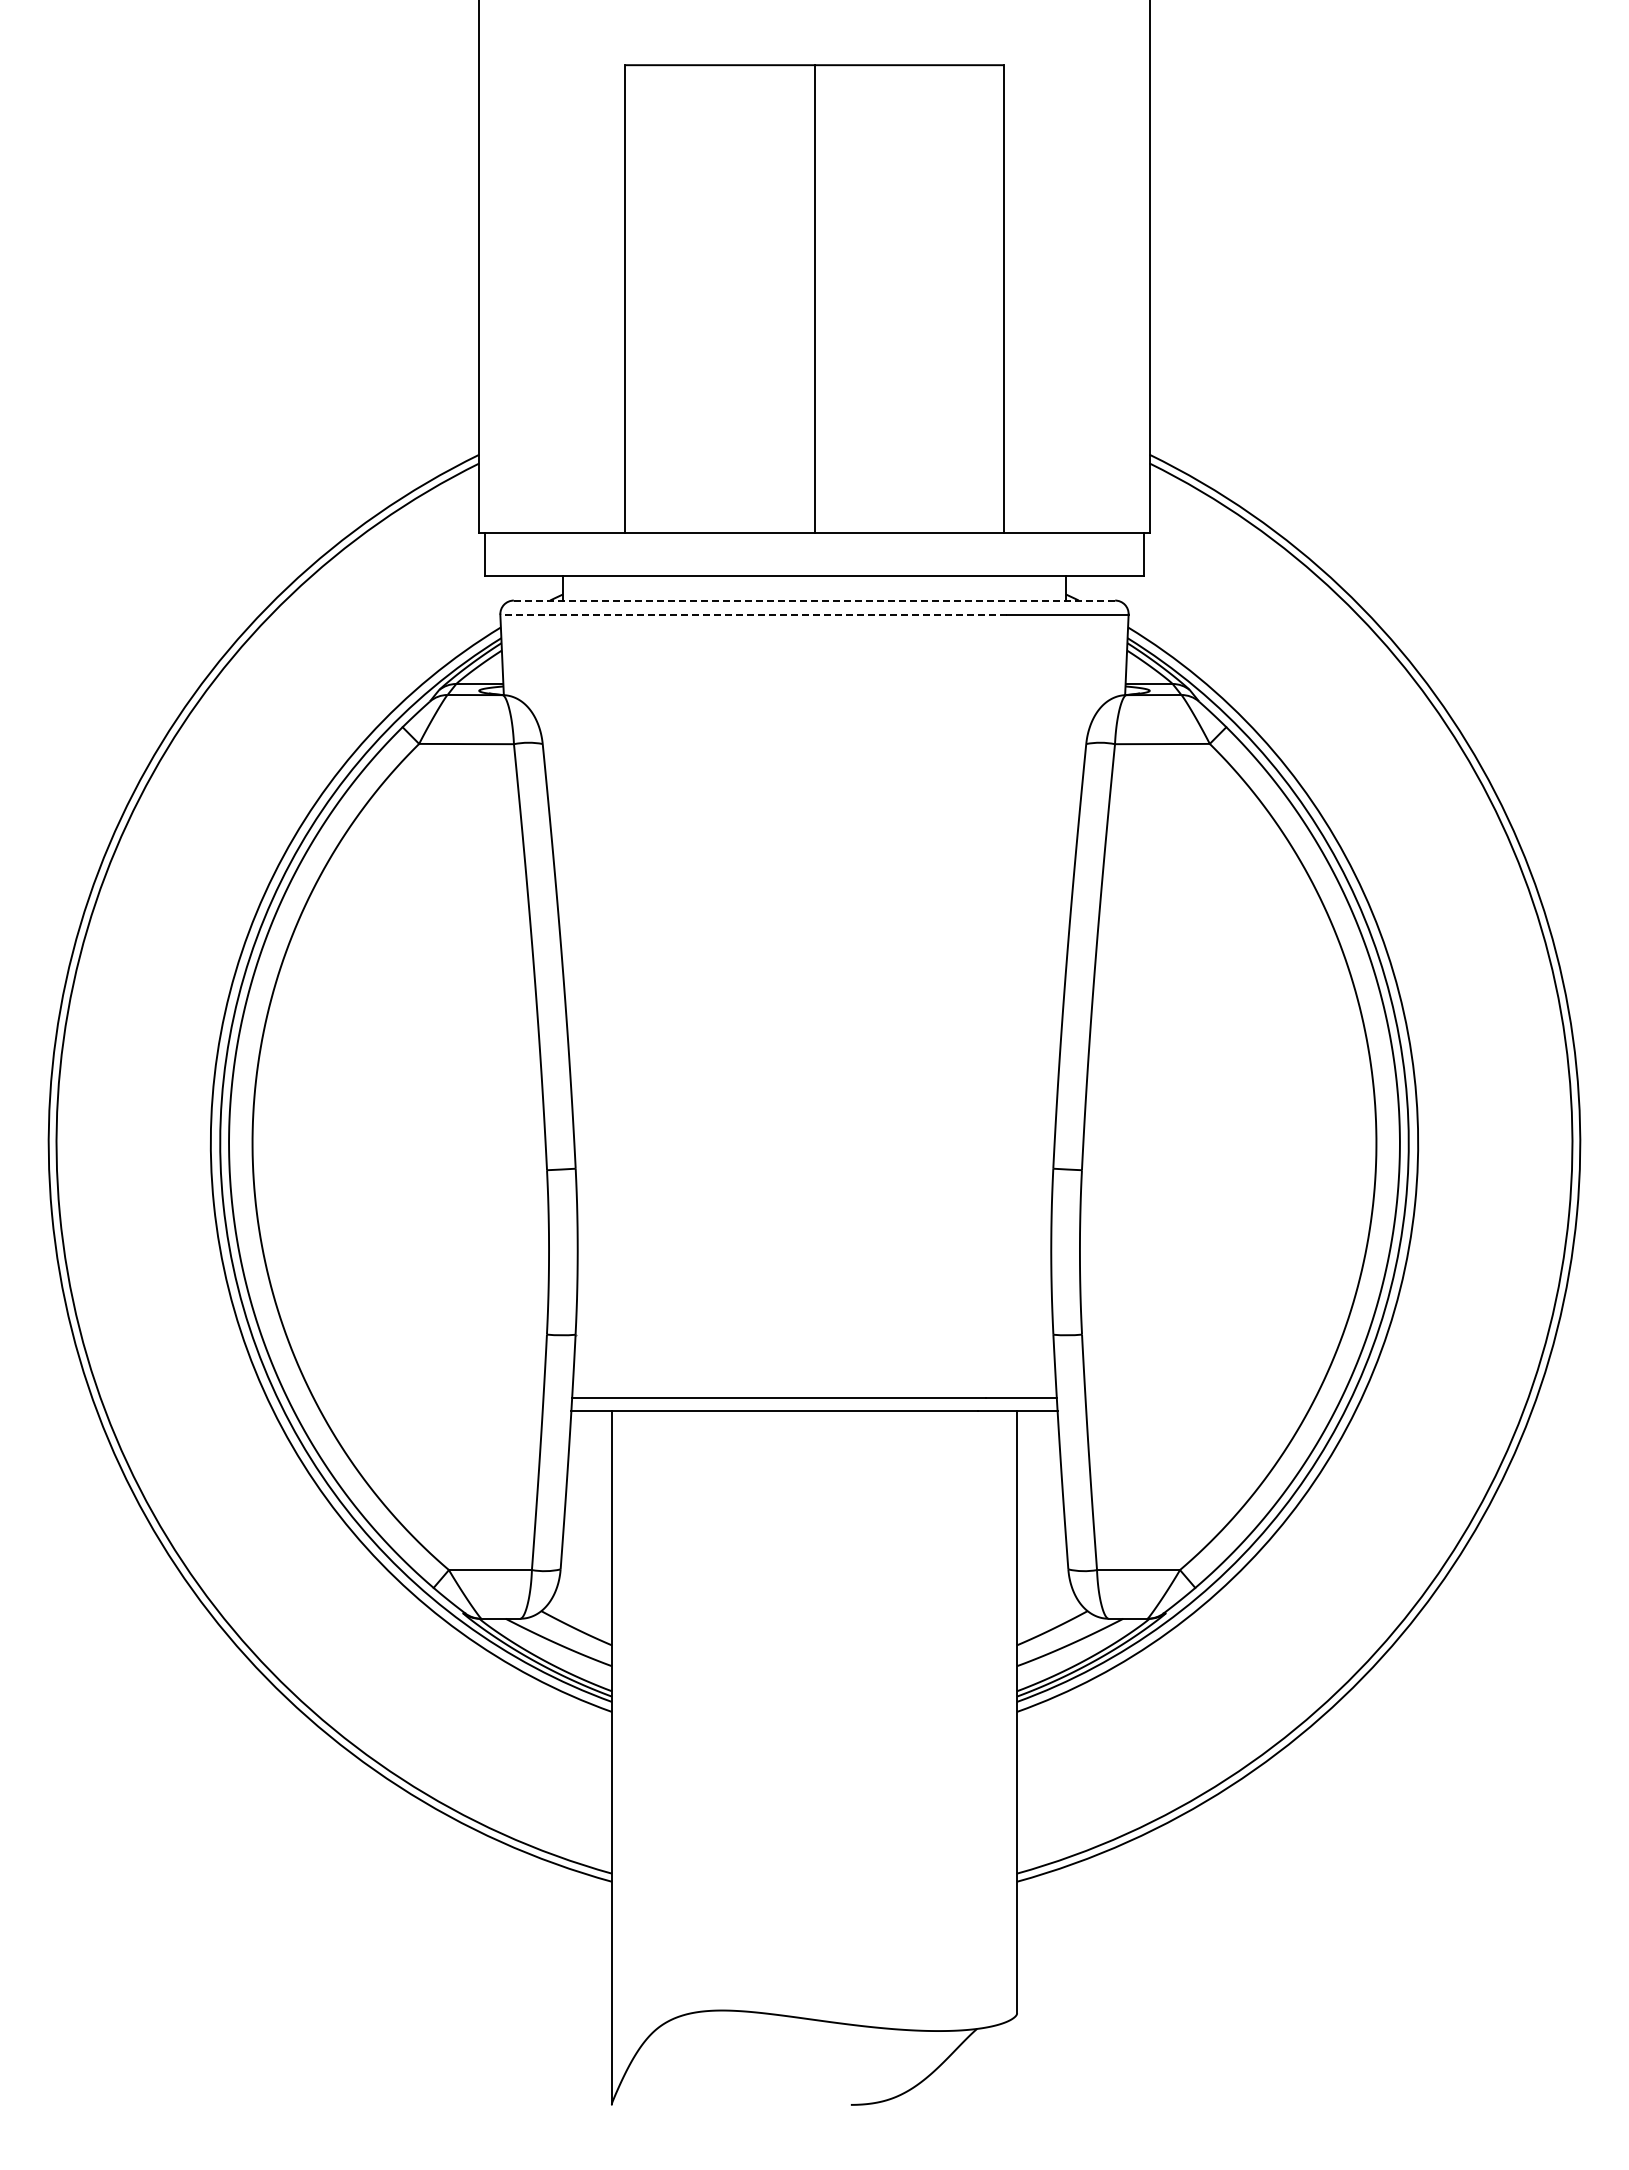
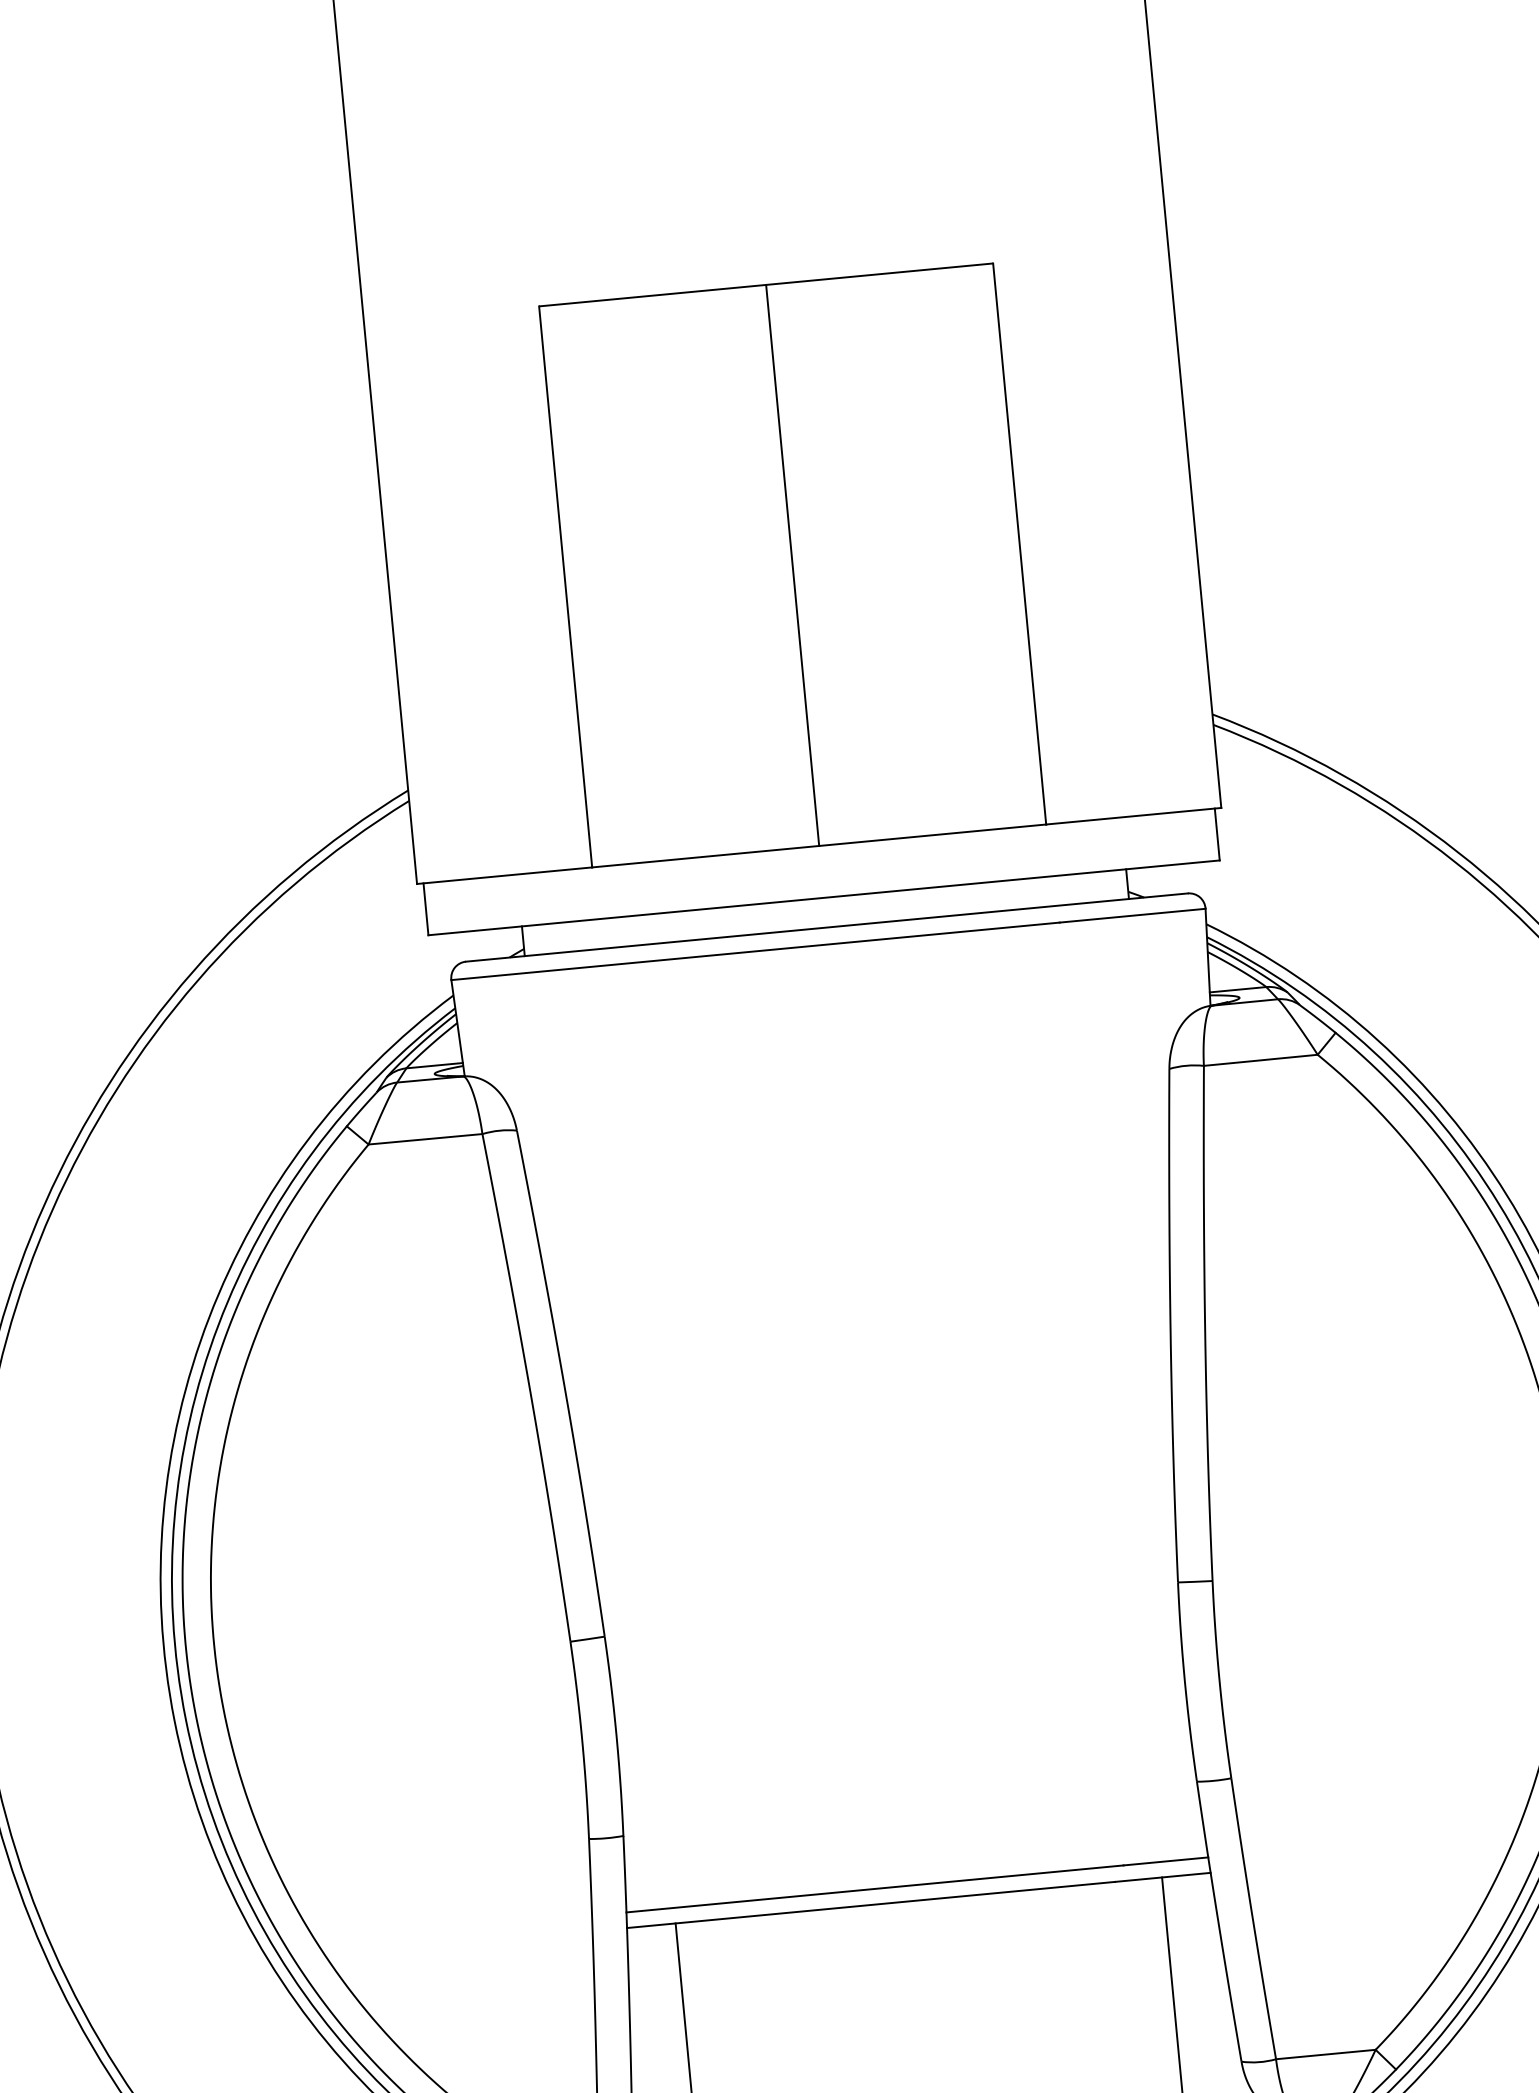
line: (814, 600) -> (826, 927), dashed -> solid
line: (753, 614) -> (755, 951), dashed -> solid

